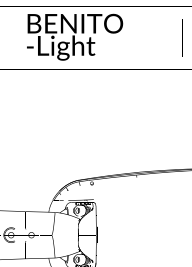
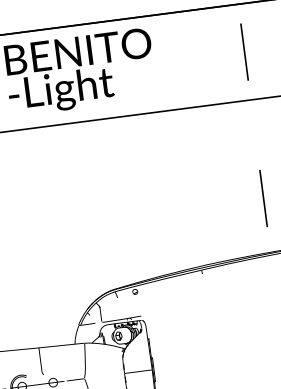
line: (182, 133) -> (263, 197), added

